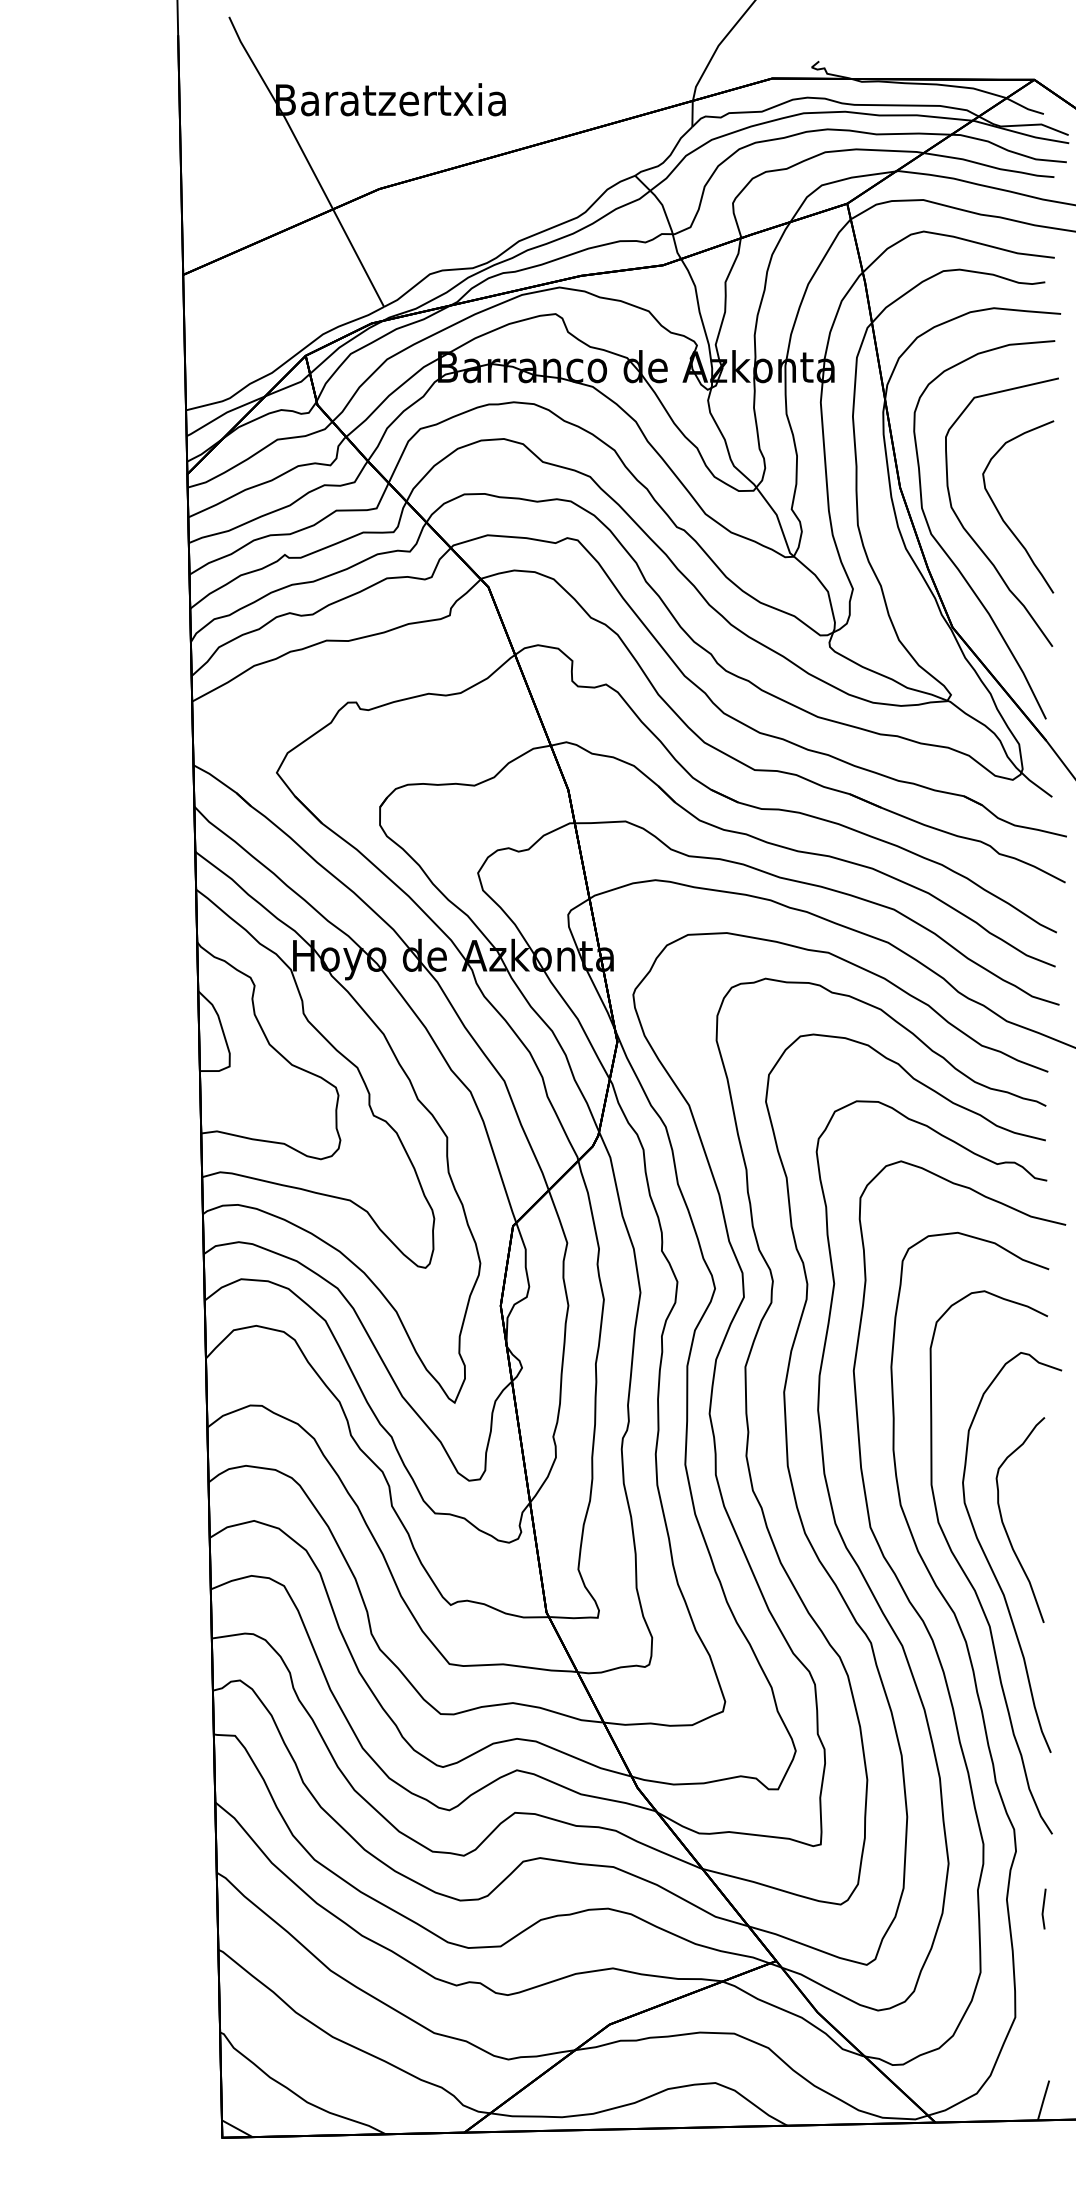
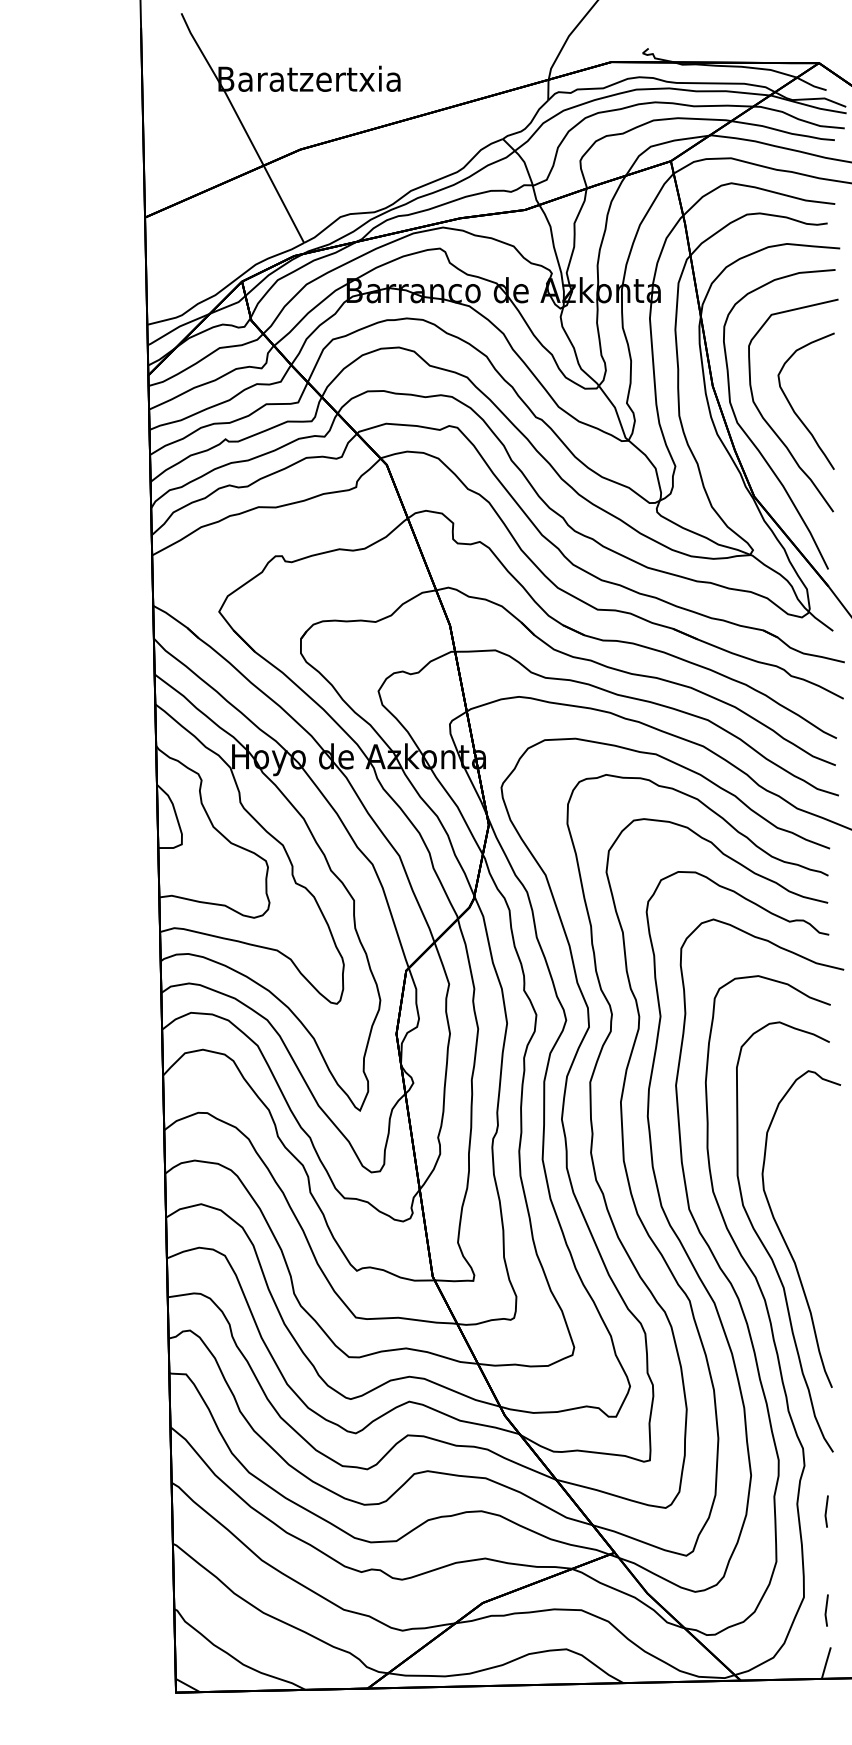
curve: (1004, 1523) -> (795, 1206), removed
line: (1043, 2034) -> (826, 1610), added

